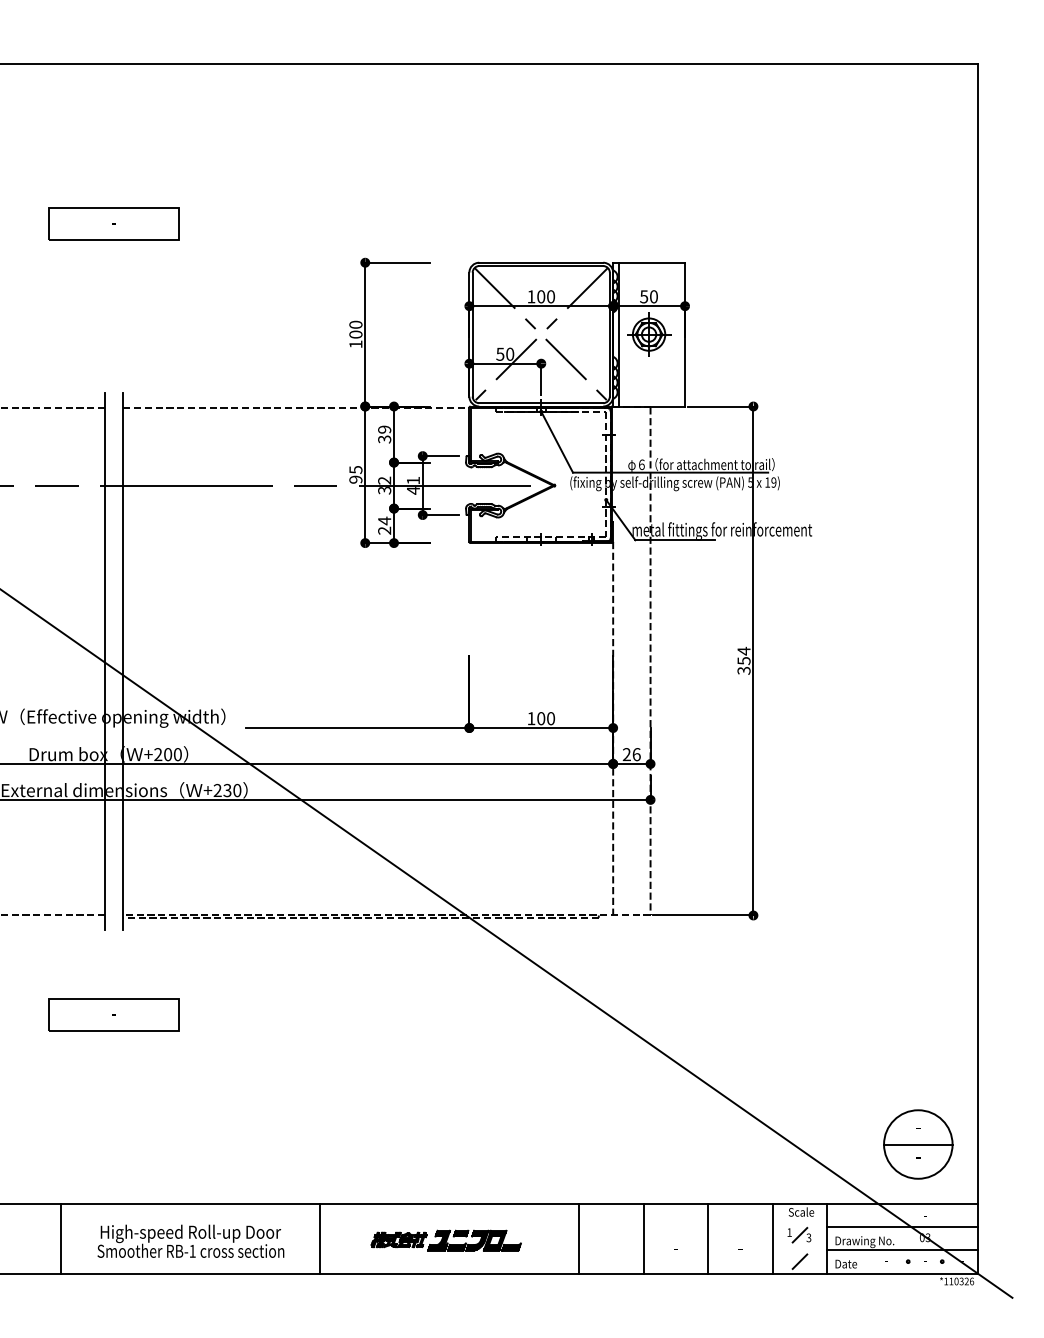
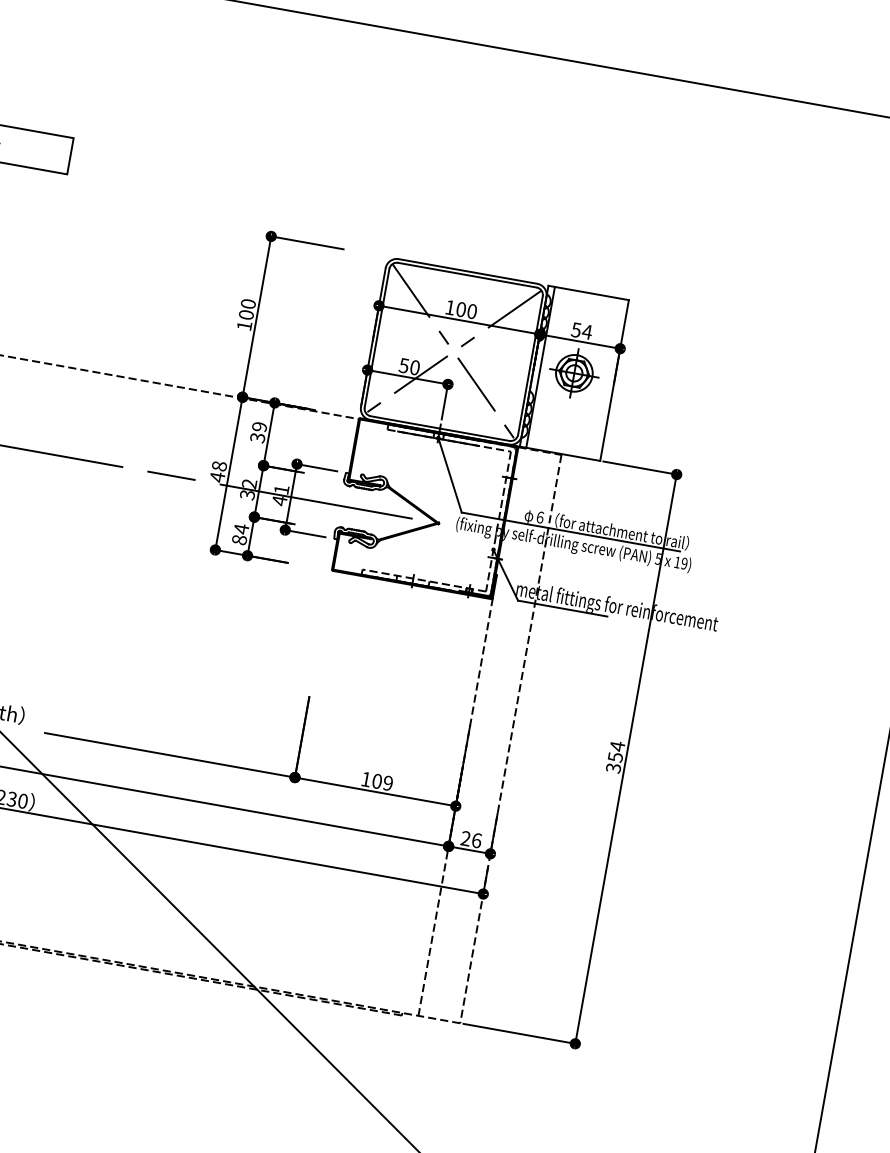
text: (653, 296) -> (586, 331), 50 -> 54
text: (355, 474) -> (218, 471), 95 -> 48
text: (384, 530) -> (239, 539), 24 -> 84
text: (550, 718) -> (387, 783), 100 -> 109

